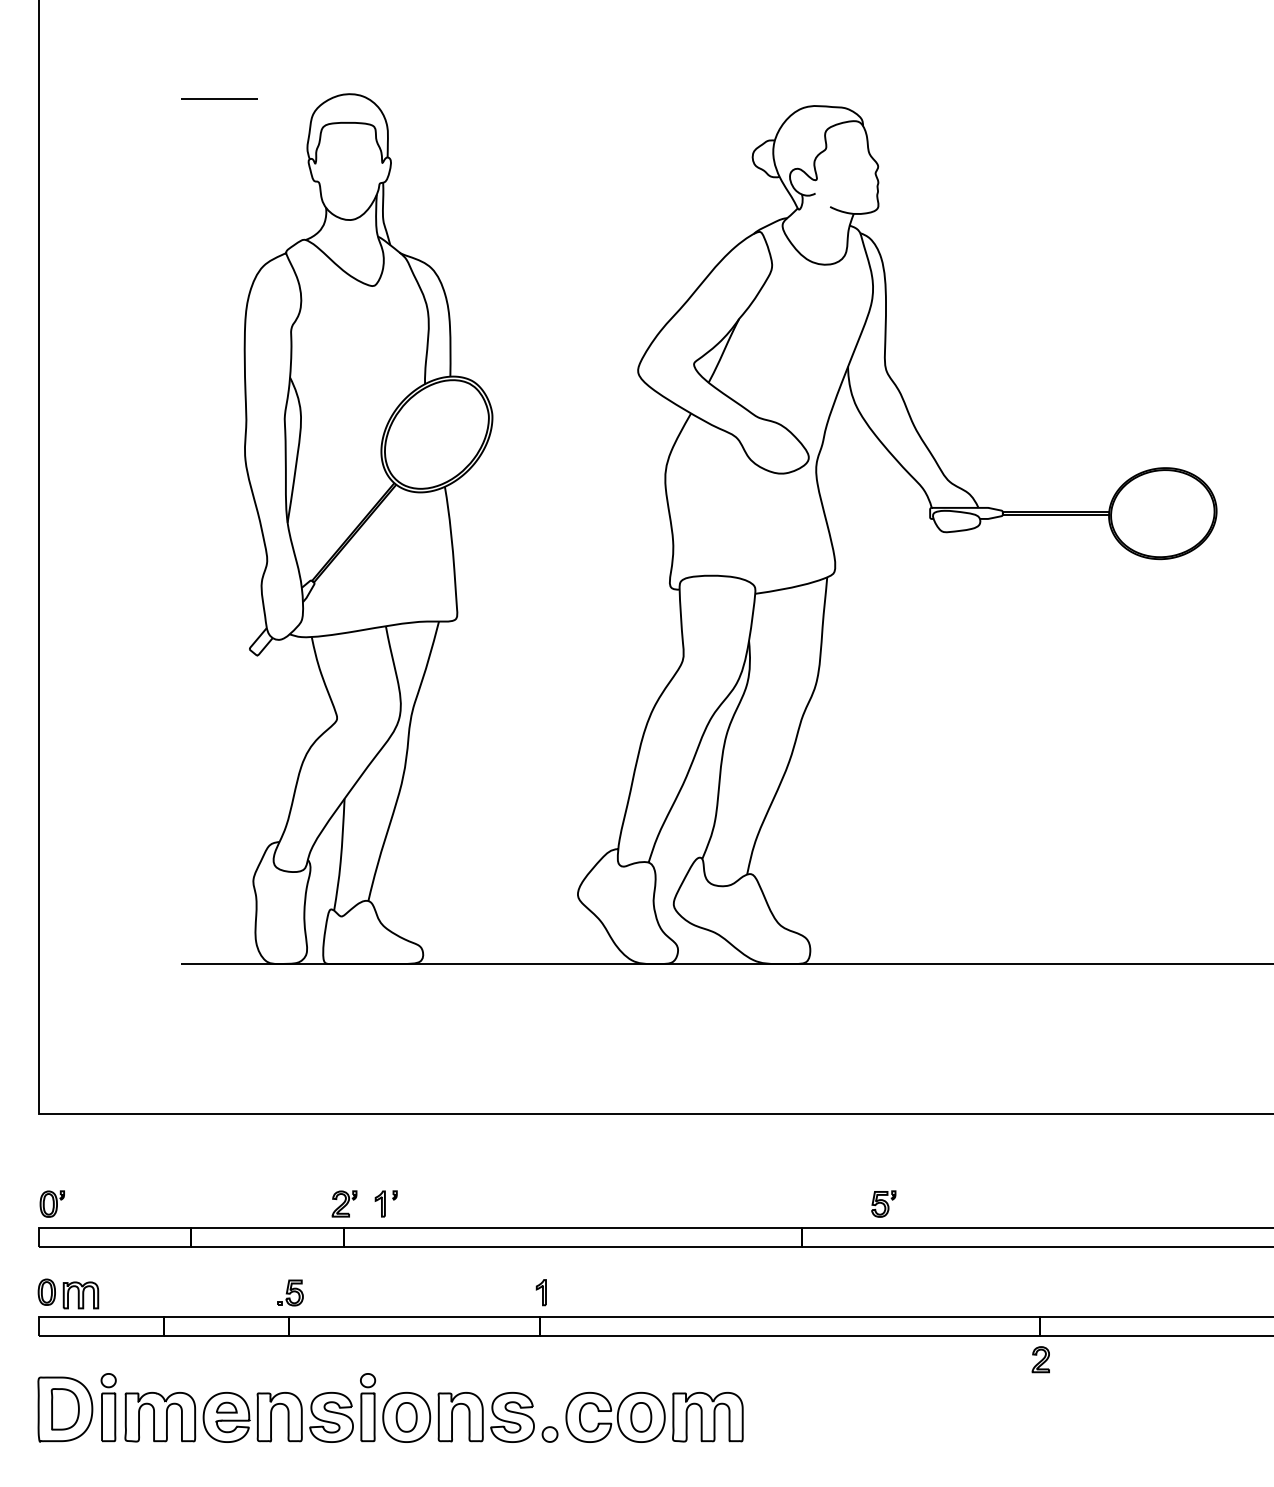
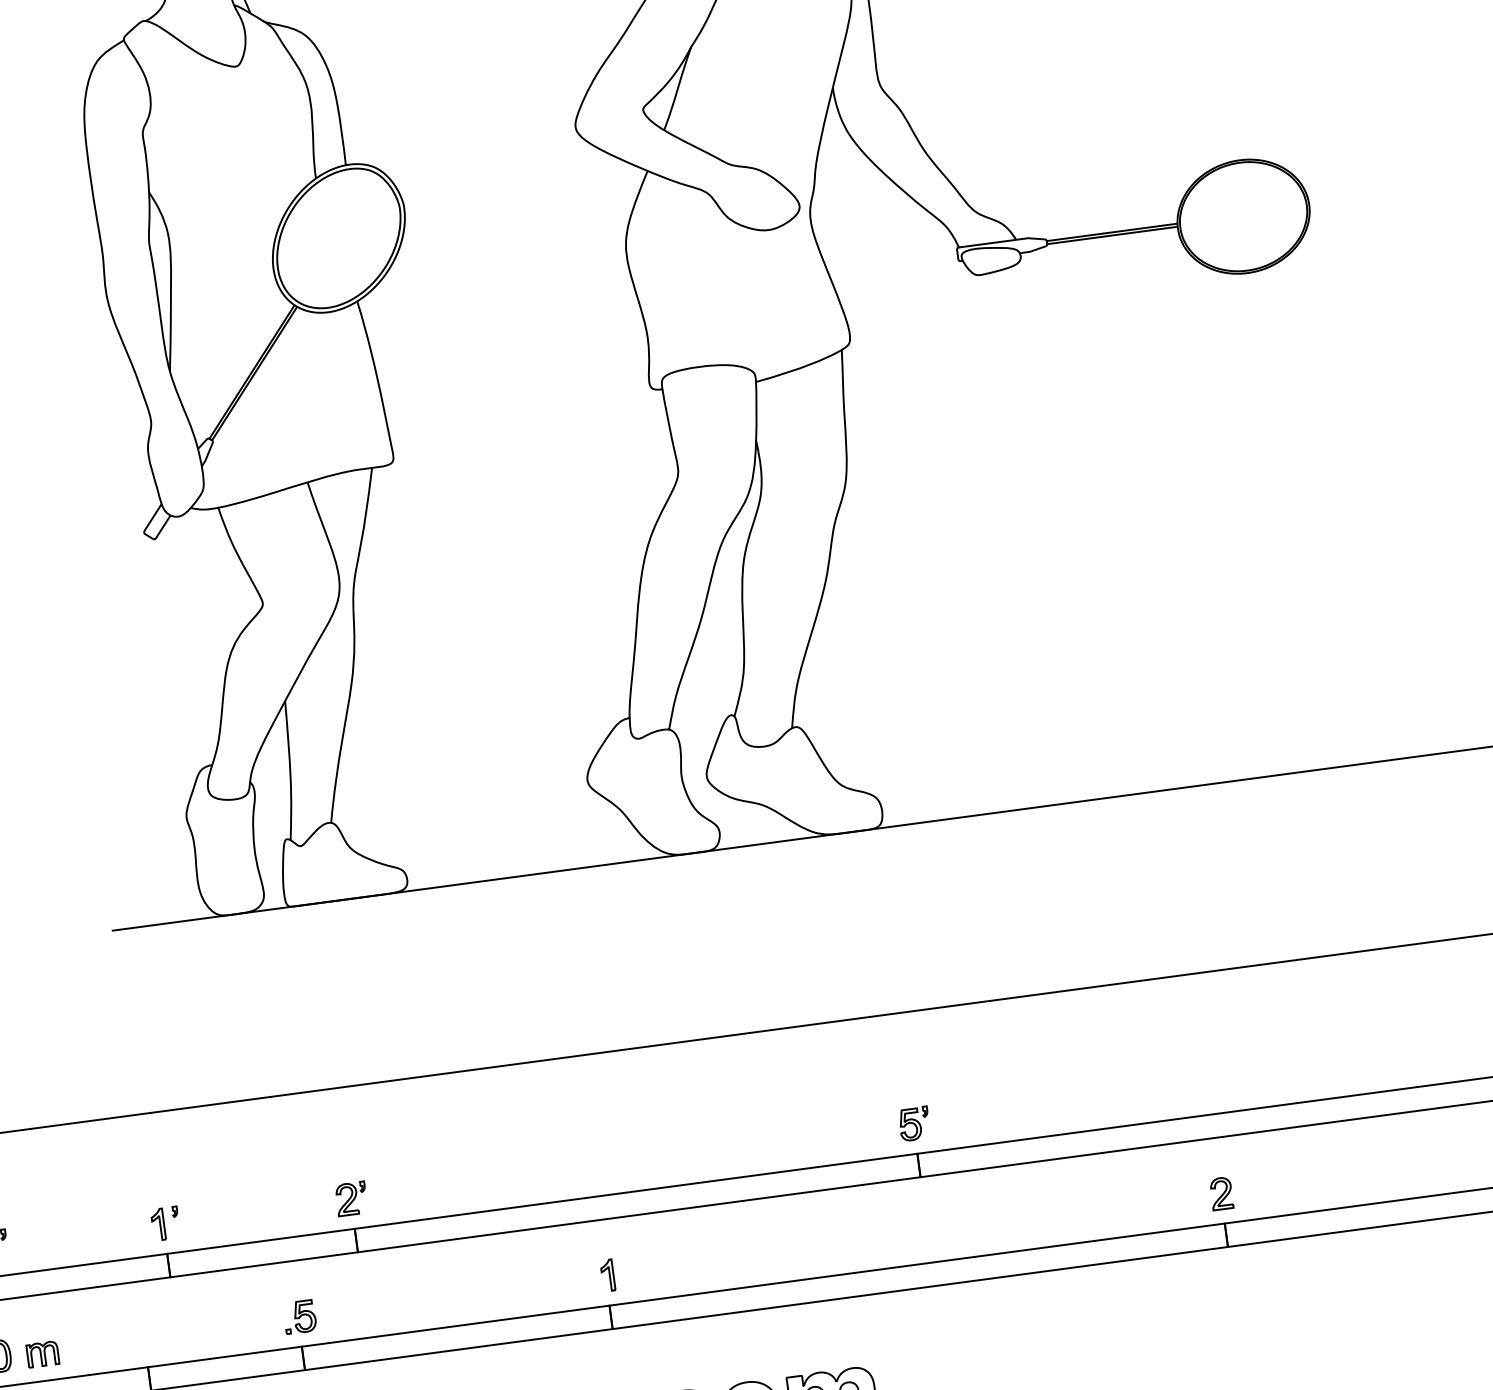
part: (385, 1203) -> (164, 1223), moved
part: (883, 1203) -> (914, 1123), moved
part: (81, 1295) -> (43, 1354), size x0.71
part: (1040, 1359) -> (1220, 1193), moved

